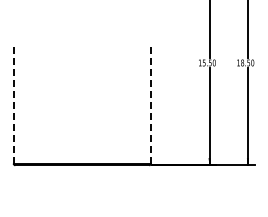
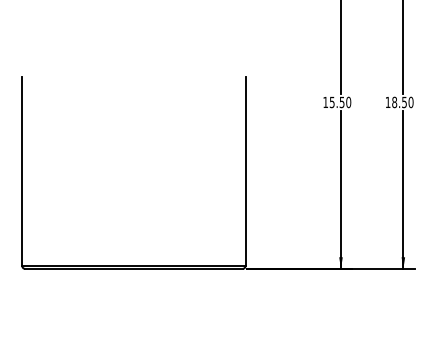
line: (150, 104) -> (244, 169), dashed -> solid
line: (13, 105) -> (22, 171), dashed -> solid

